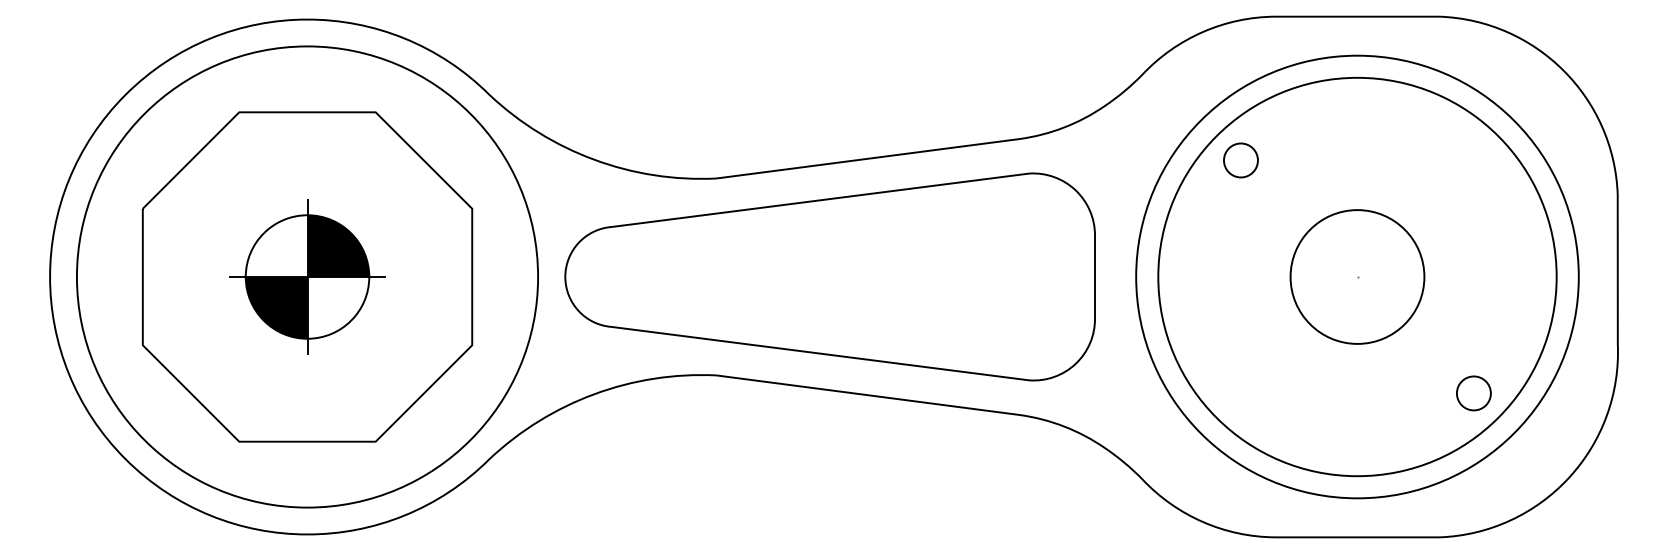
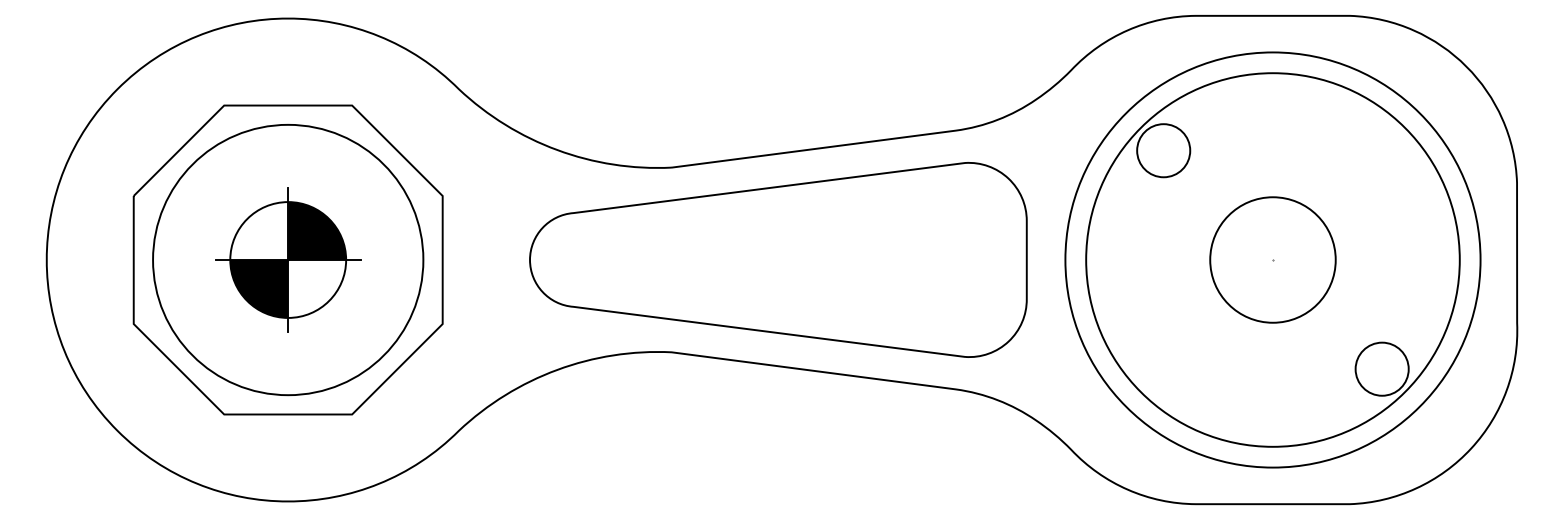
circle: (1240, 160) -> (1163, 150), size x1.67
circle: (307, 276) -> (288, 259), size x0.62
circle: (1473, 393) -> (1381, 369), size x1.67

